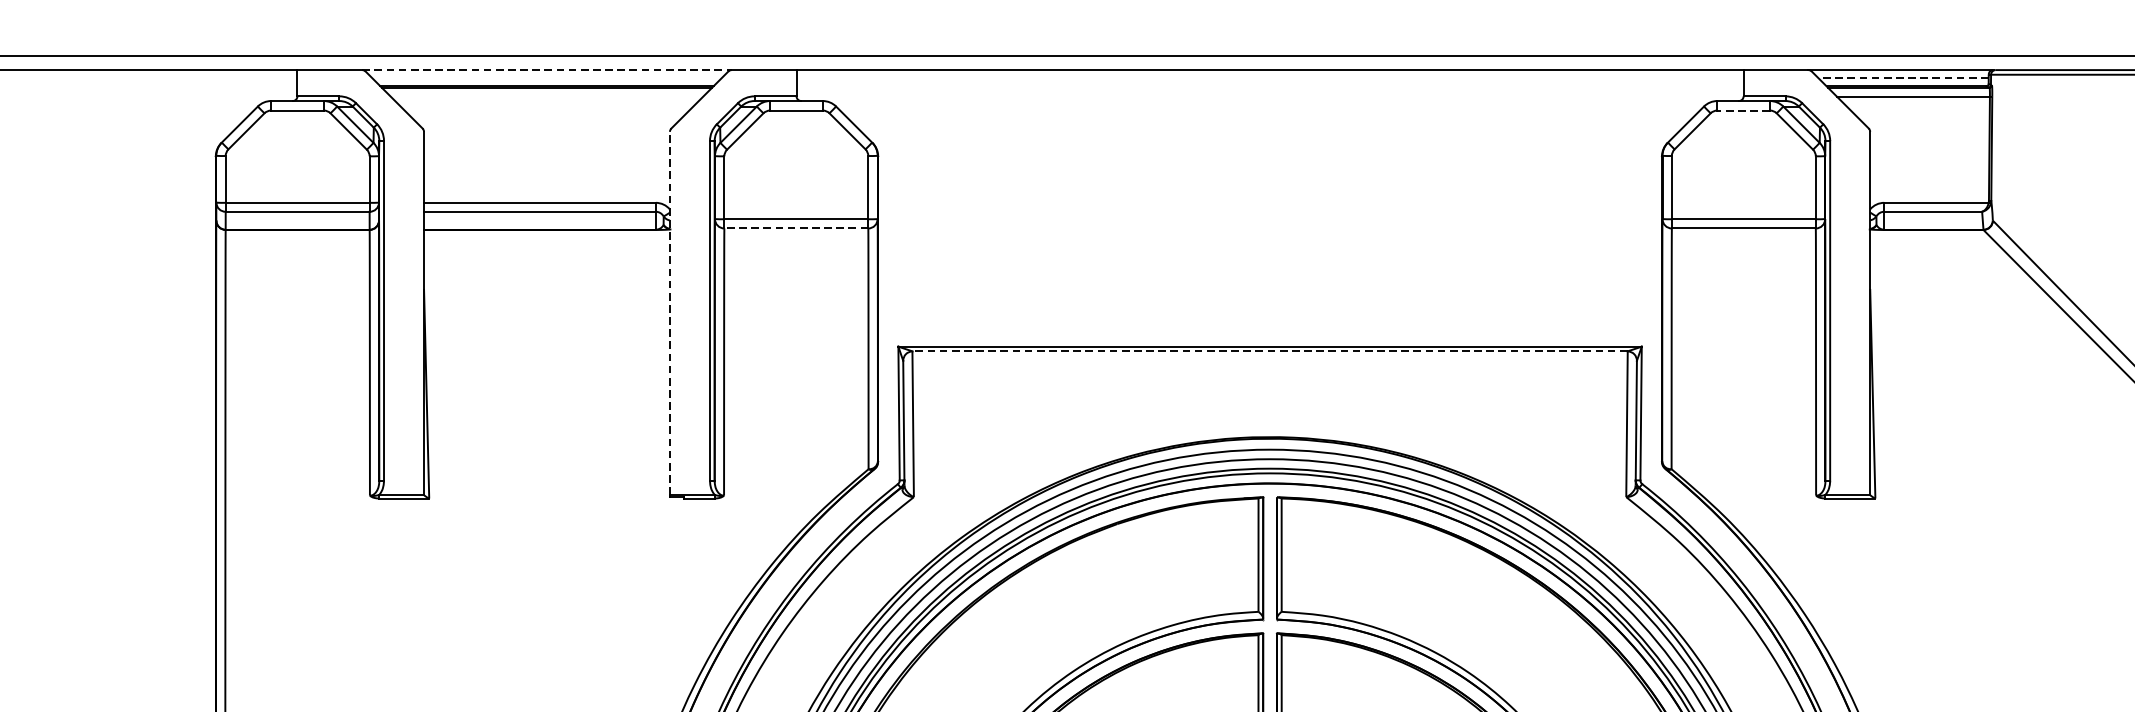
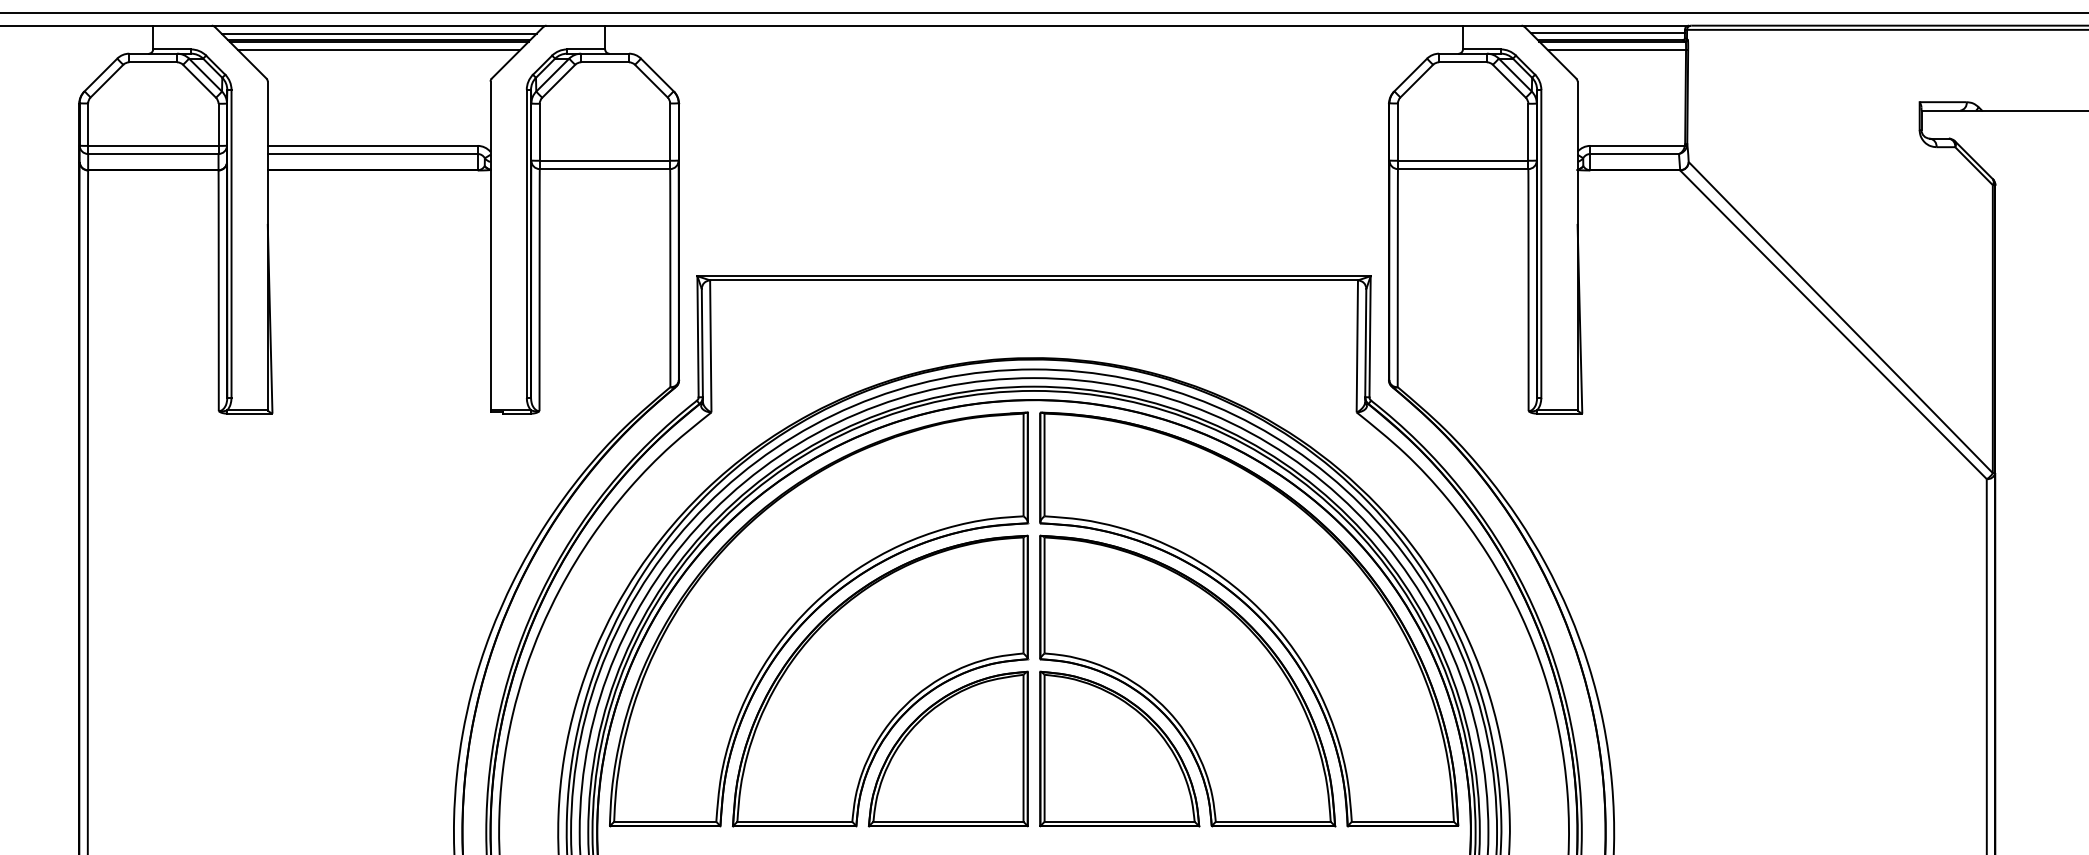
line: (547, 69) -> (379, 25), dashed -> solid
line: (546, 78) -> (378, 33), added
line: (1903, 78) -> (1607, 33), dashed -> solid
line: (546, 96) -> (378, 49), added
line: (1744, 110) -> (1463, 62), dashed -> solid
line: (795, 228) -> (604, 169), dashed -> solid
line: (669, 312) -> (490, 245), dashed -> solid
line: (1270, 351) -> (1034, 280), dashed -> solid

